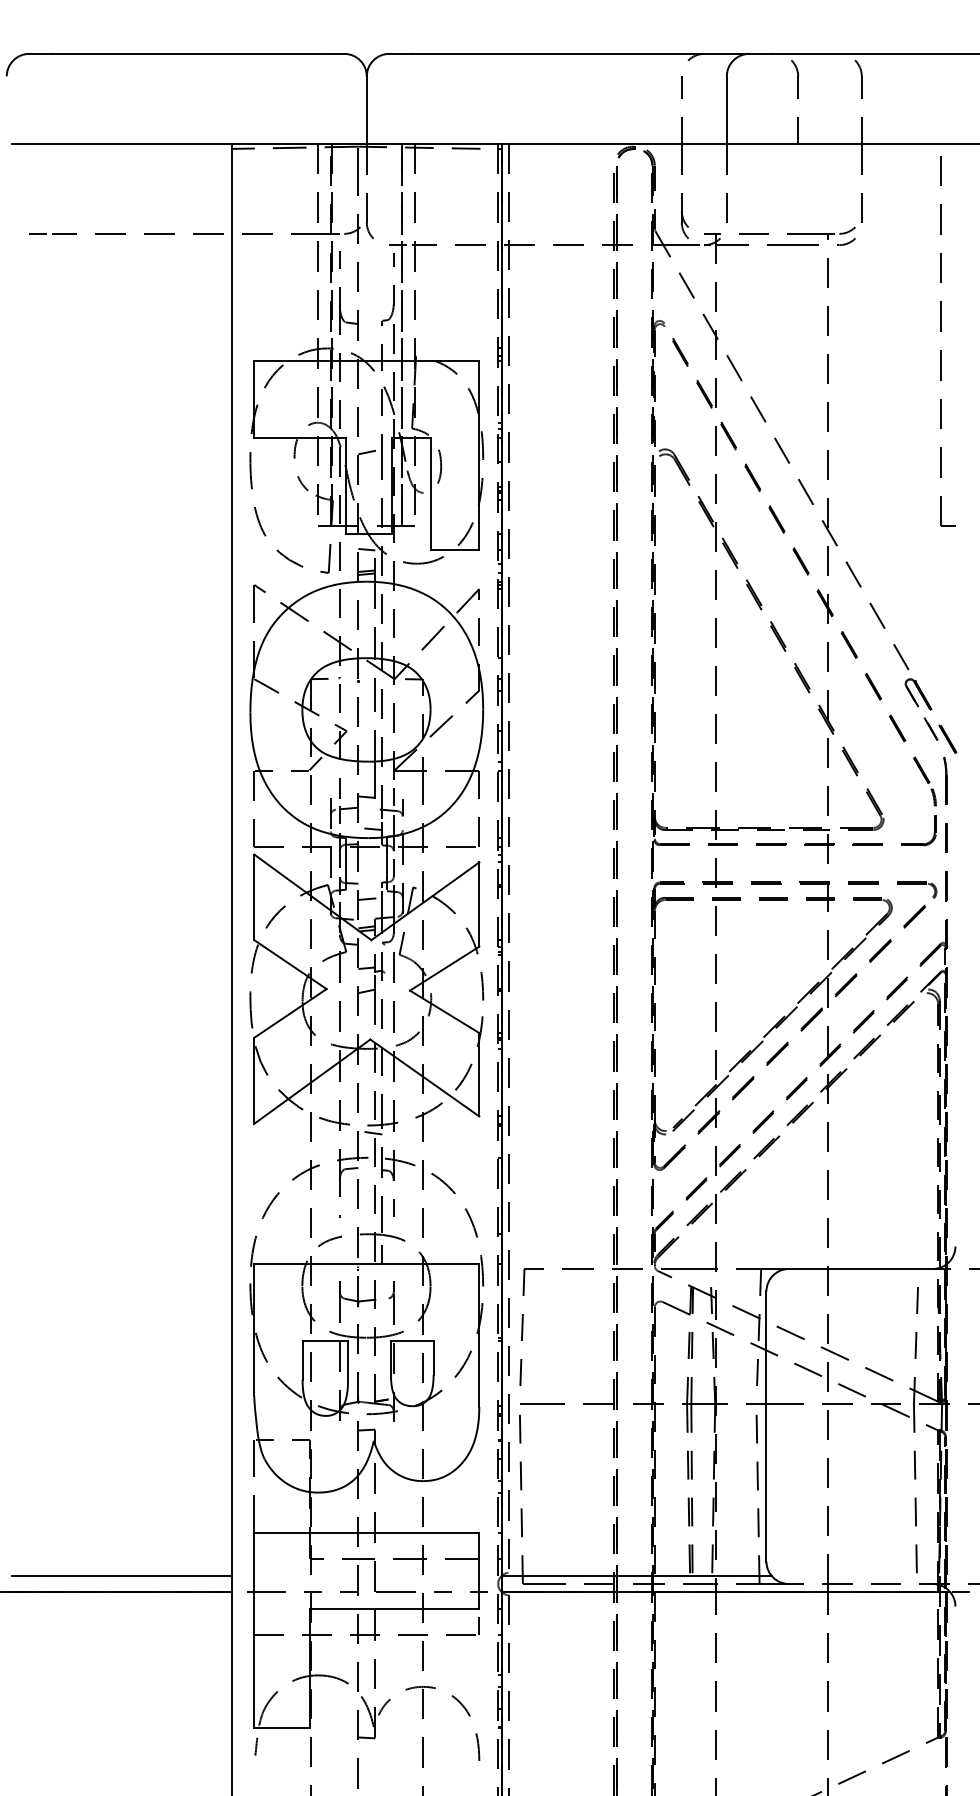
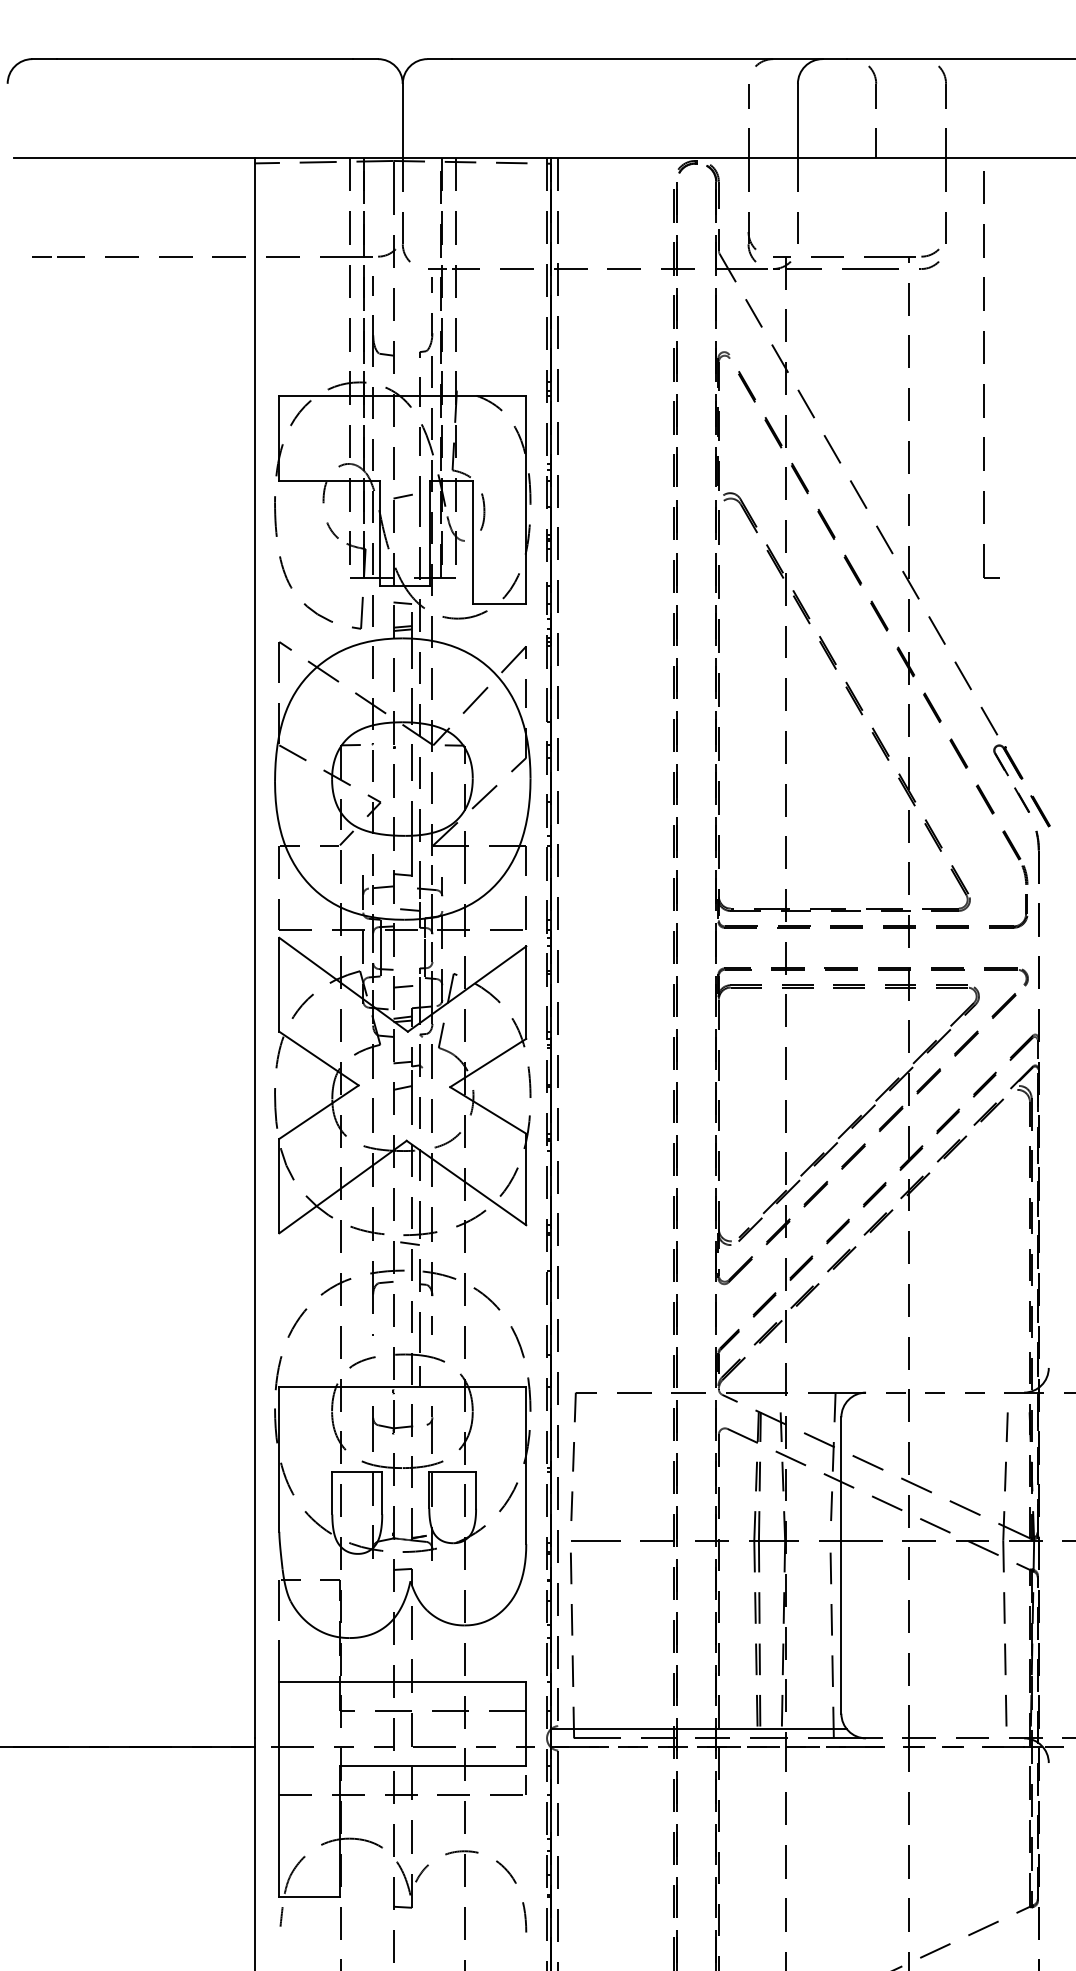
part: (941, 350) -> (984, 384), moved
line: (860, 1268) -> (944, 1392), solid -> dashed
line: (121, 1575) -> (133, 1729), removed
line: (725, 1592) -> (796, 1747), solid -> dashed

